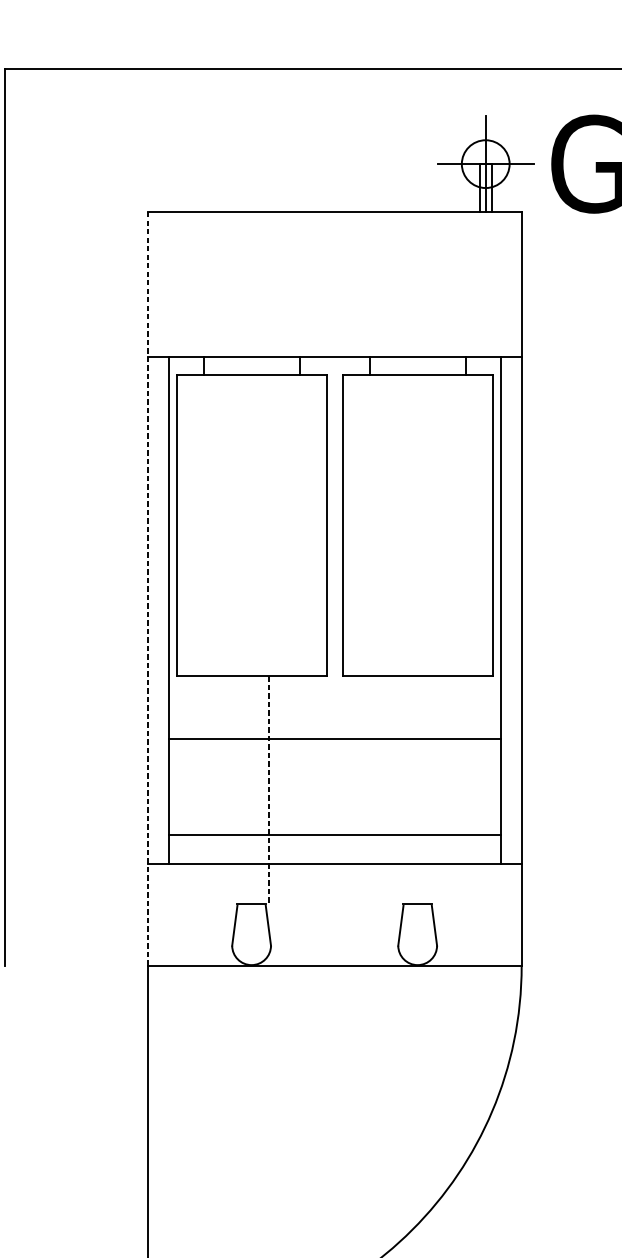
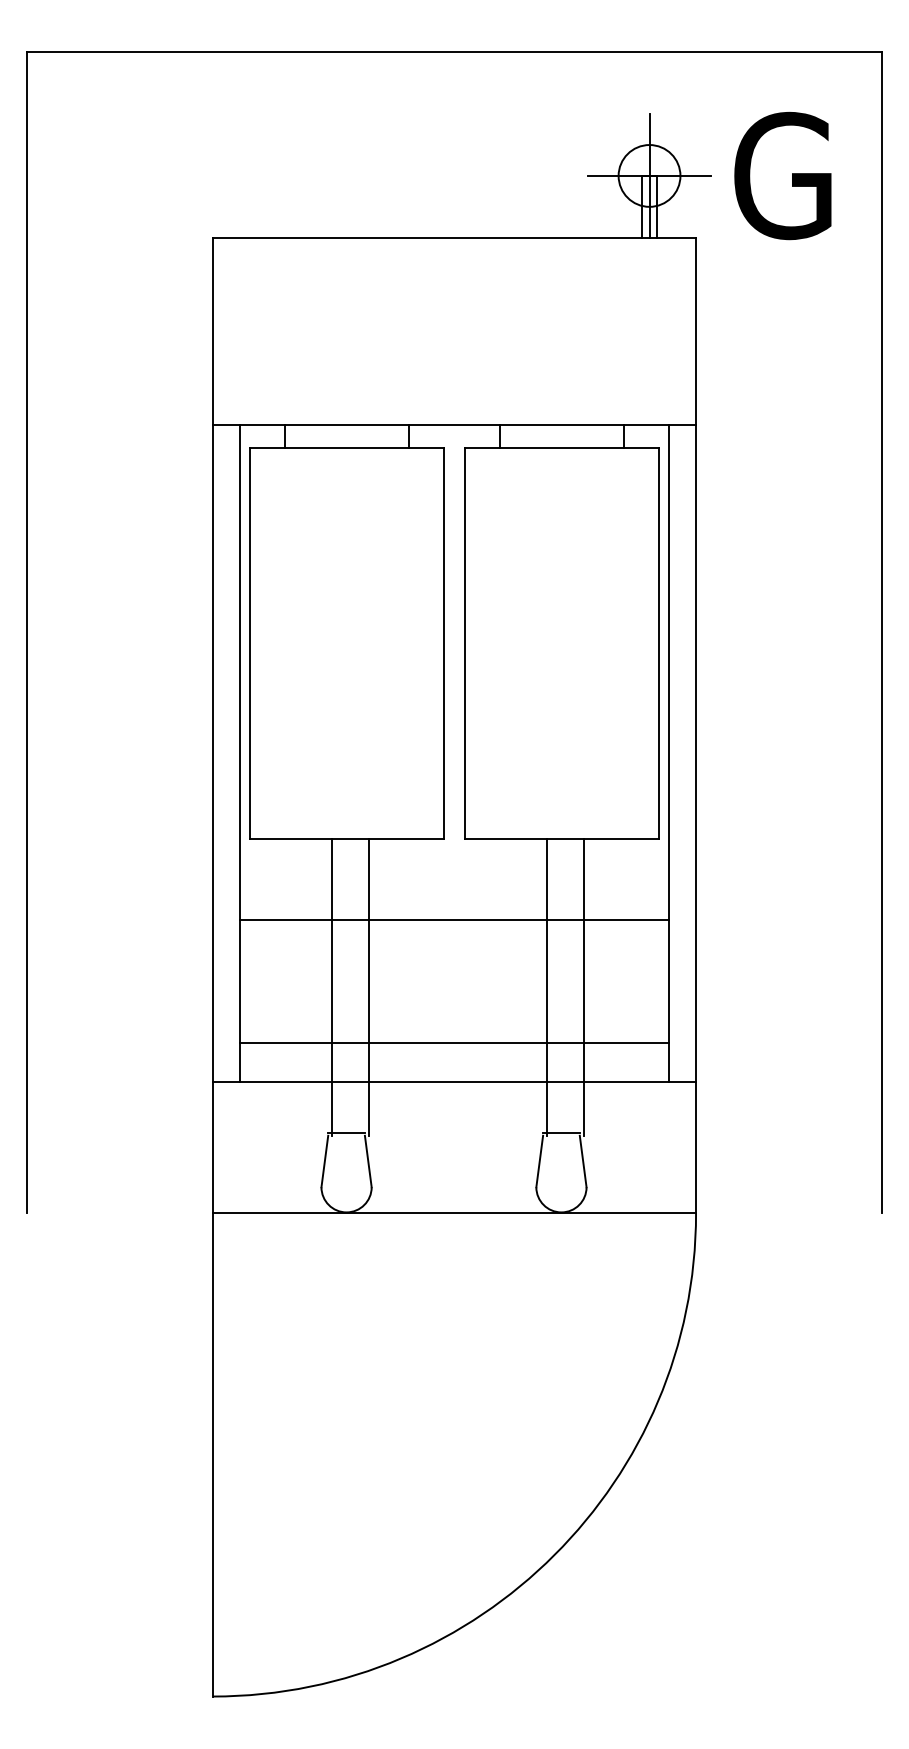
line: (148, 588) -> (212, 725), dashed -> solid
line: (240, 790) -> (332, 986), added
line: (406, 790) -> (547, 986), added
line: (434, 790) -> (583, 986), added
line: (268, 791) -> (368, 987), dashed -> solid

